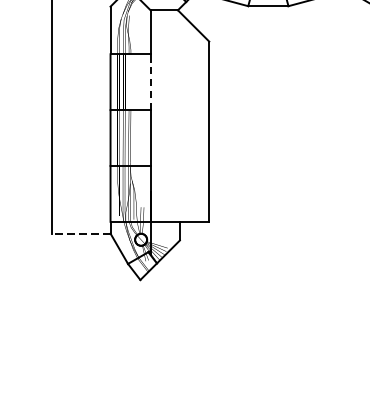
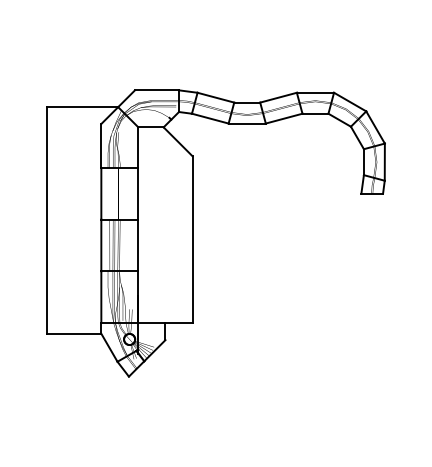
line: (150, 81) -> (138, 193), dashed -> solid
line: (80, 233) -> (73, 333), dashed -> solid

